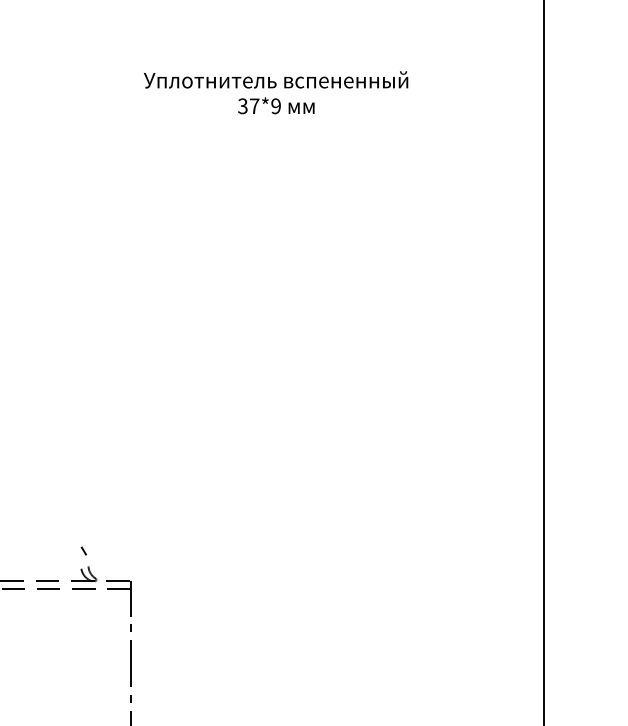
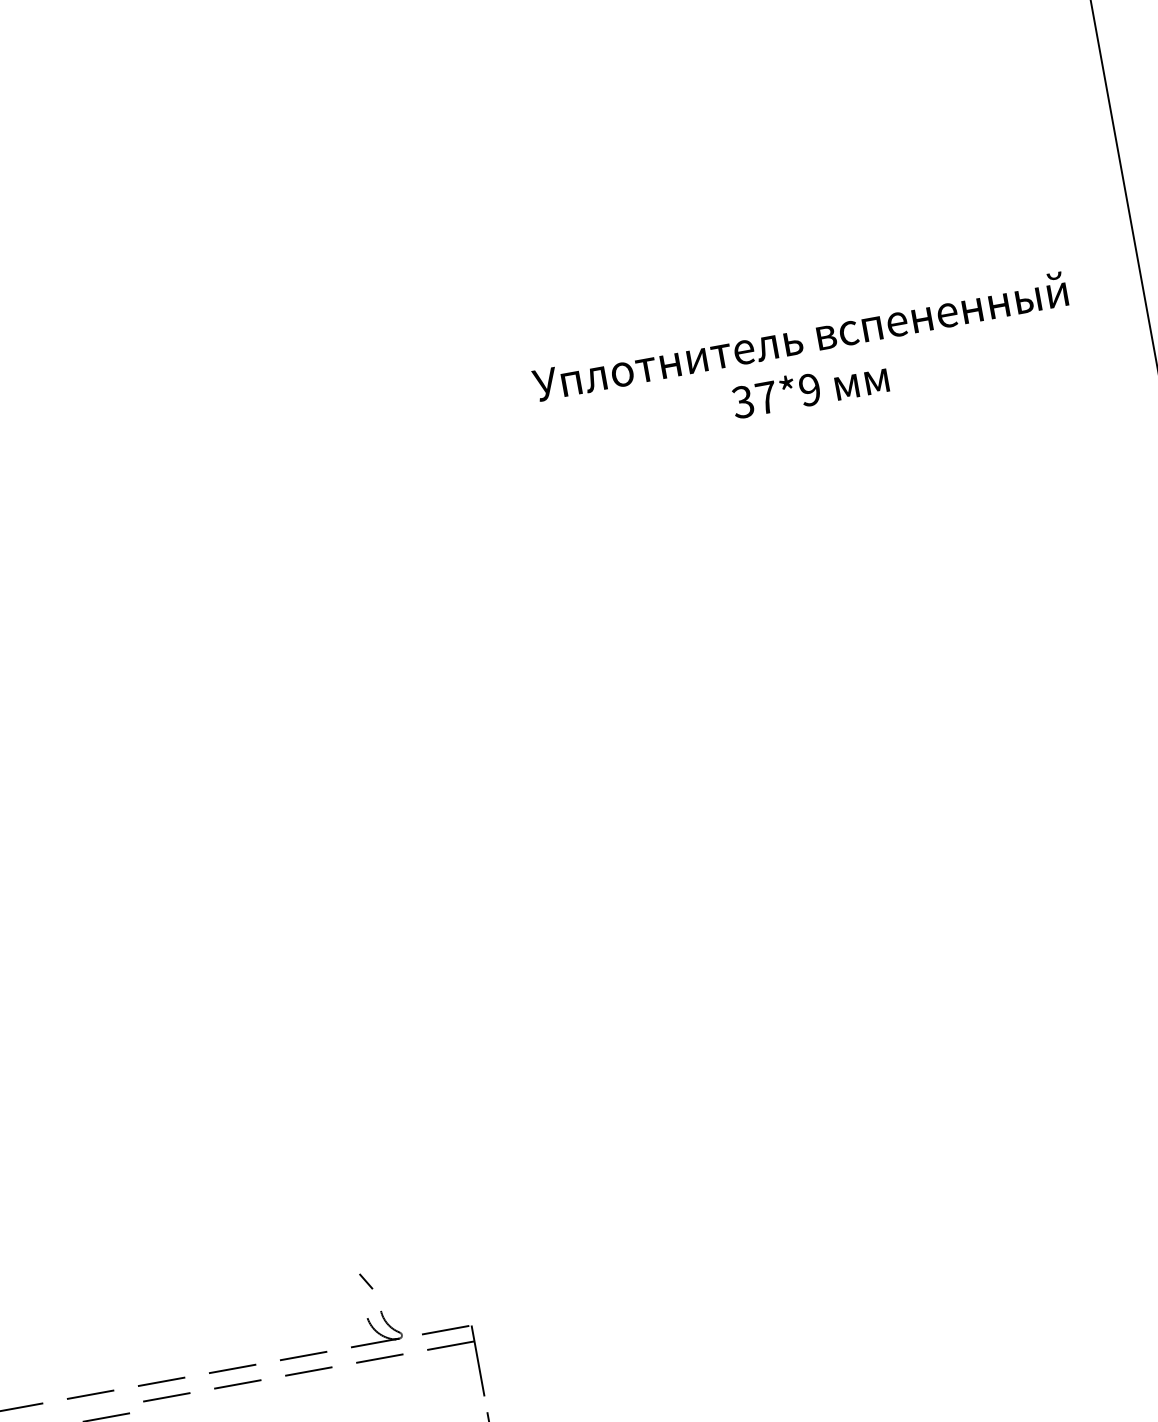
text: (276, 92) -> (805, 361), moved

